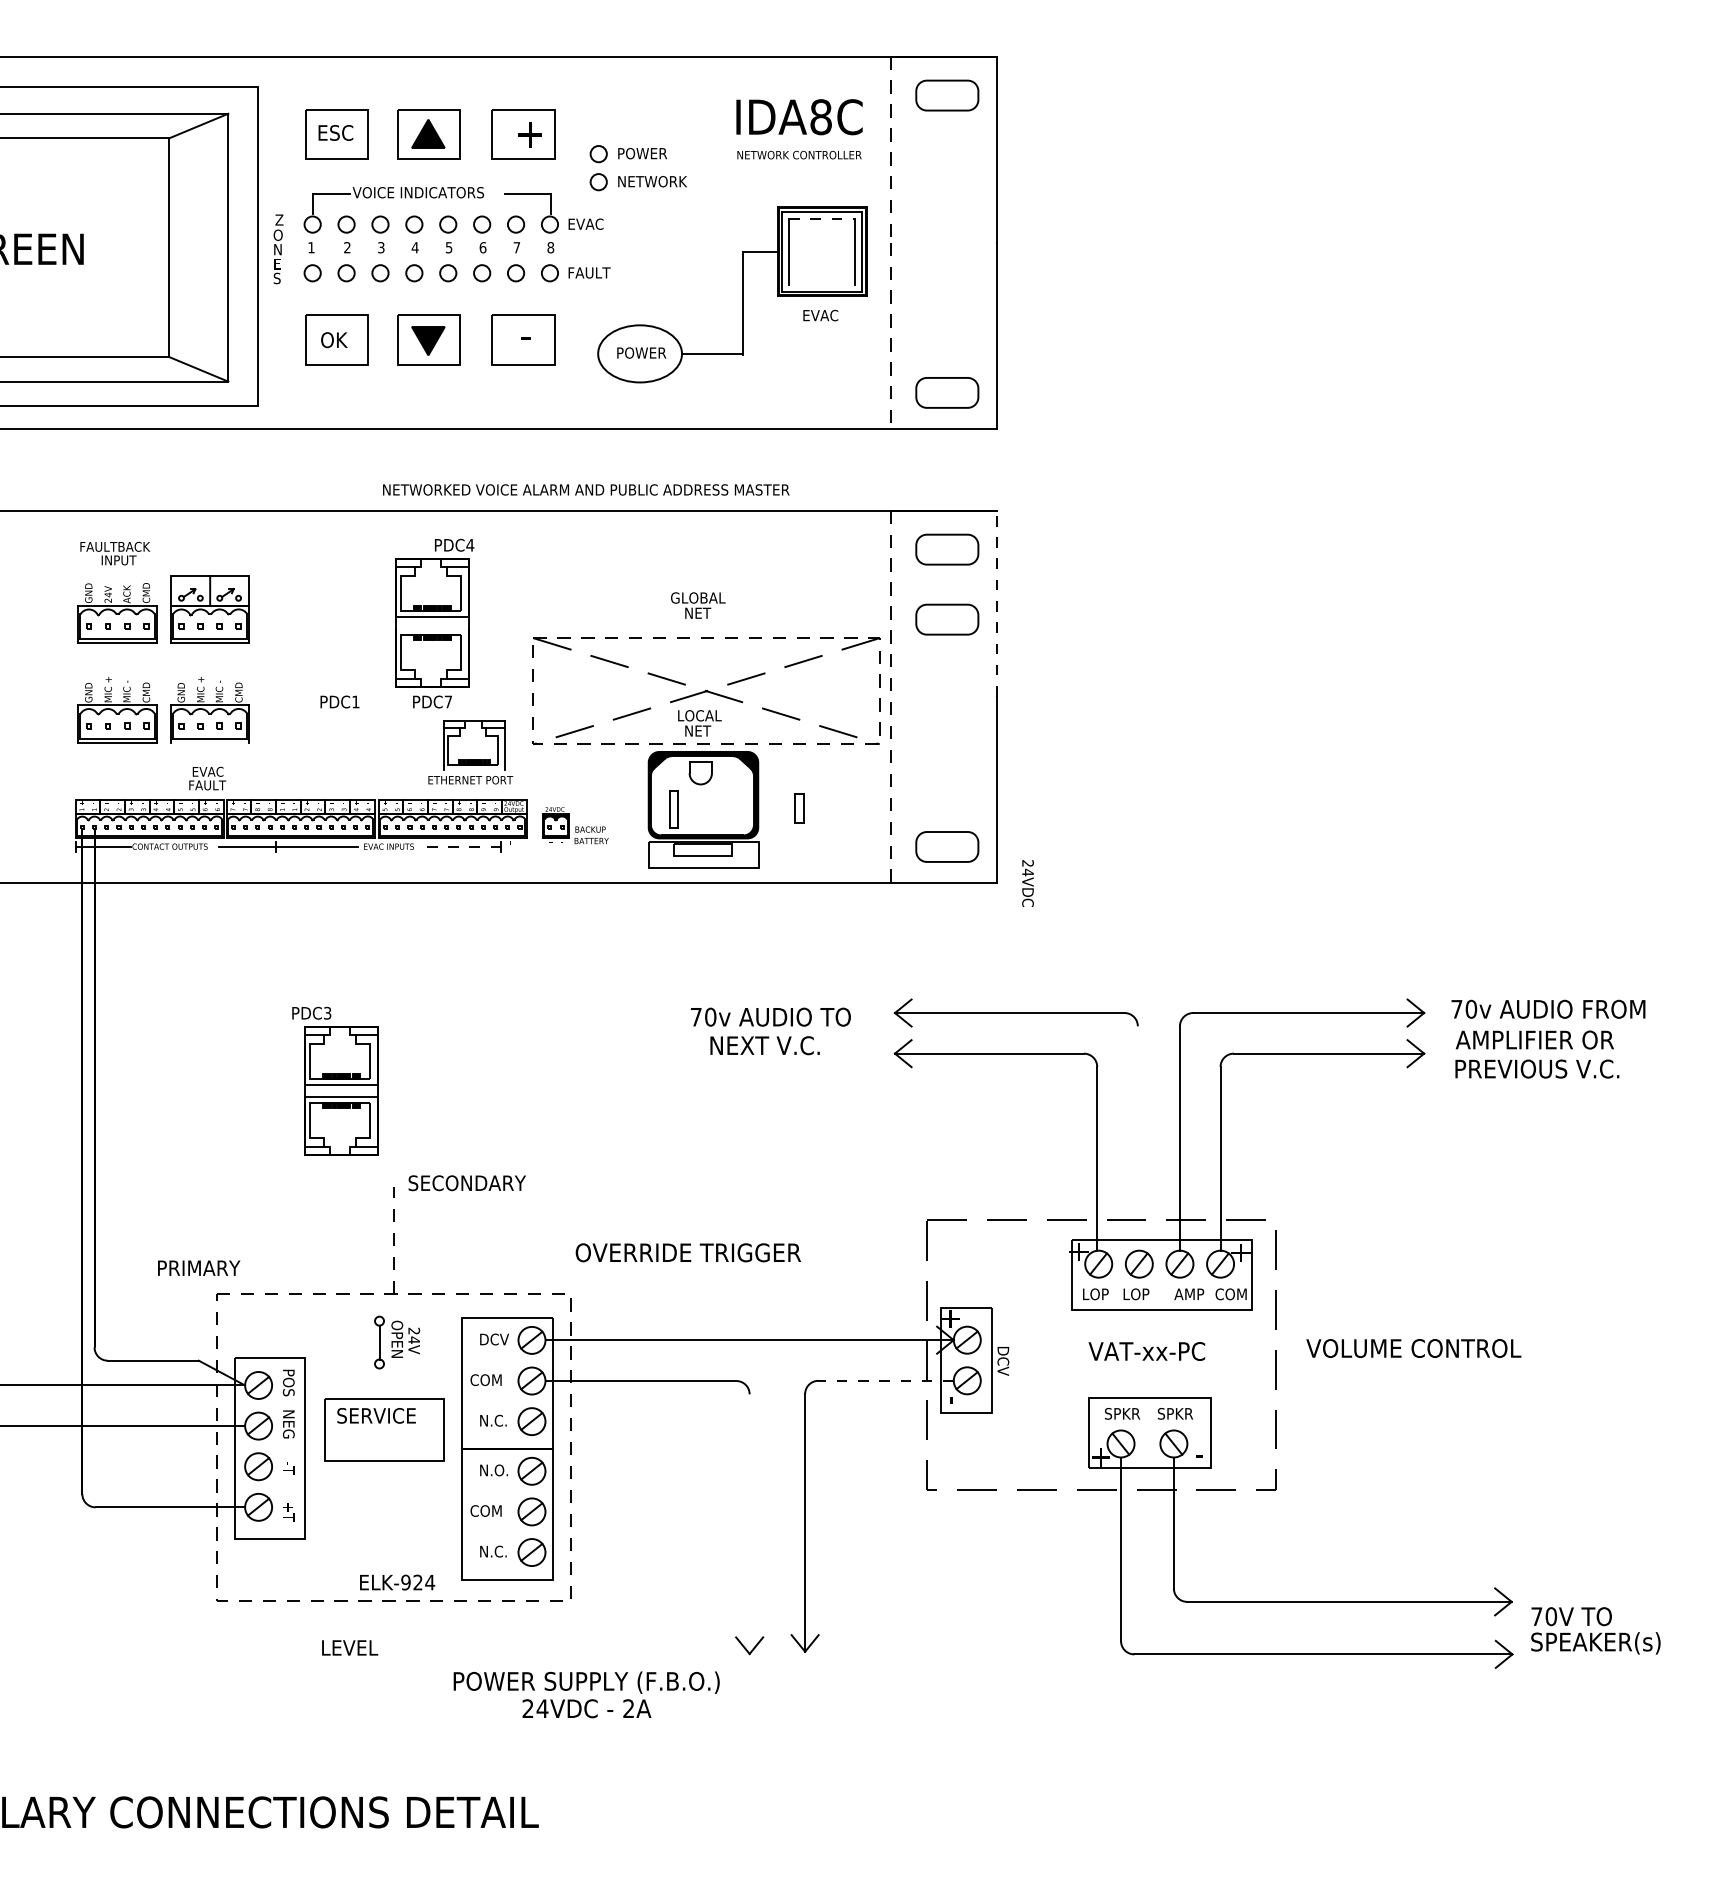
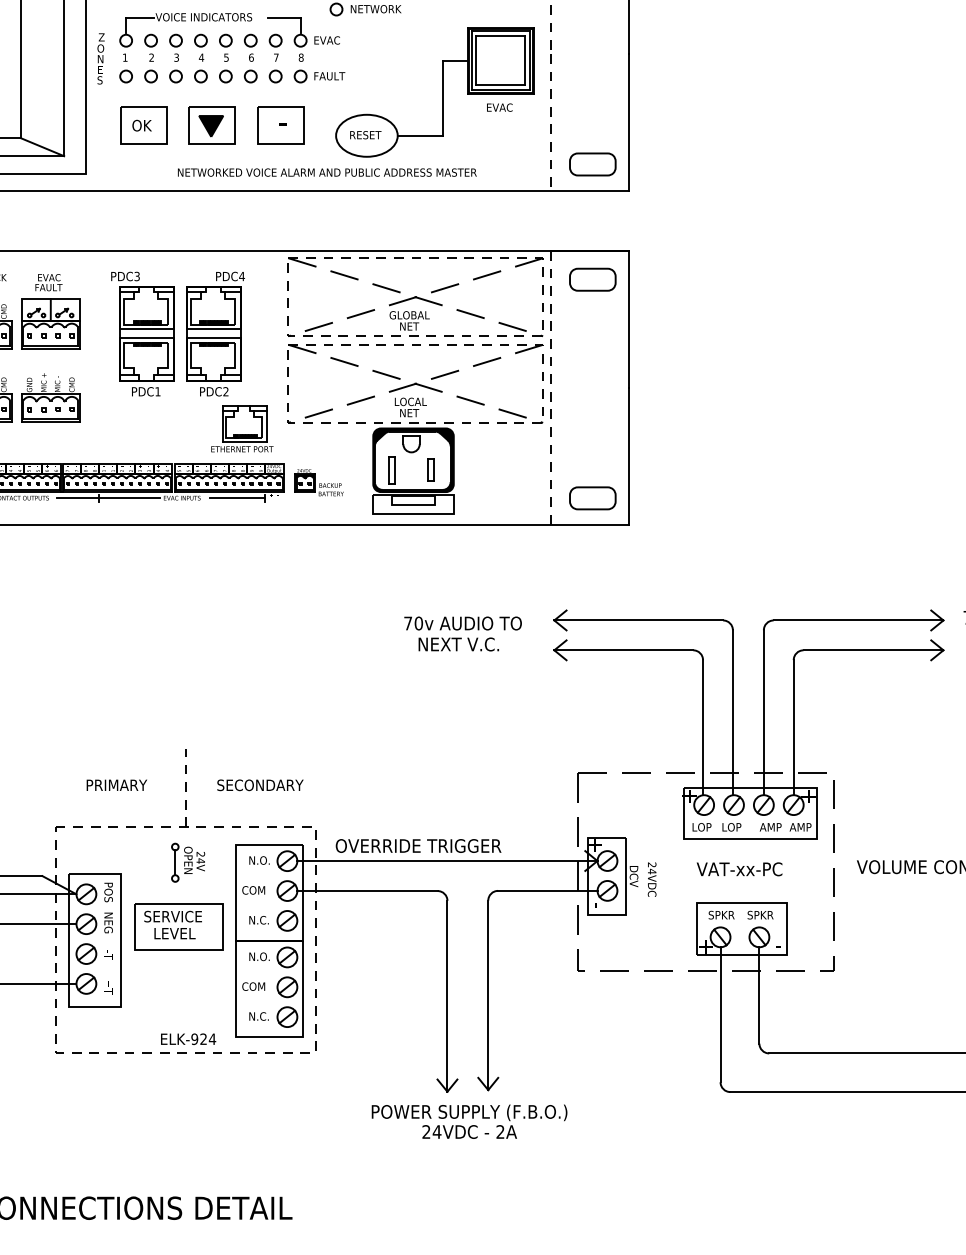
line: (822, 218) -> (501, 36), dashed -> solid
line: (821, 285) -> (500, 85), added
text: (642, 352) -> (368, 134), POWER -> RESET
text: (586, 489) -> (327, 172), moved
part: (706, 573) -> (415, 297), added
line: (997, 603) -> (629, 319), dashed -> solid
part: (947, 619) -> (592, 331), removed
line: (431, 628) -> (213, 337), added
text: (447, 701) -> (225, 391), PDC7 -> PDC2
line: (209, 742) -> (50, 421), added
line: (473, 769) -> (244, 441), added
text: (207, 778) -> (48, 282), moved
part: (799, 808) -> (431, 470), moved
line: (463, 847) -> (237, 498), dashed -> solid
text: (1027, 883) -> (651, 879), moved
part: (335, 1080) -> (142, 325), moved
line: (1137, 1138) -> (732, 712), added
text: (466, 1183) -> (259, 785), moved
text: (687, 1252) -> (417, 845), moved
text: (199, 1267) -> (117, 784), moved
text: (1230, 1294) -> (801, 827), COM -> AMP
text: (494, 1339) -> (259, 860), DCV -> N.O.
line: (886, 1380) -> (548, 890), dashed -> solid
line: (749, 1523) -> (447, 995), added
text: (350, 1647) -> (175, 933), moved
text: (586, 1694) -> (469, 1121), moved

